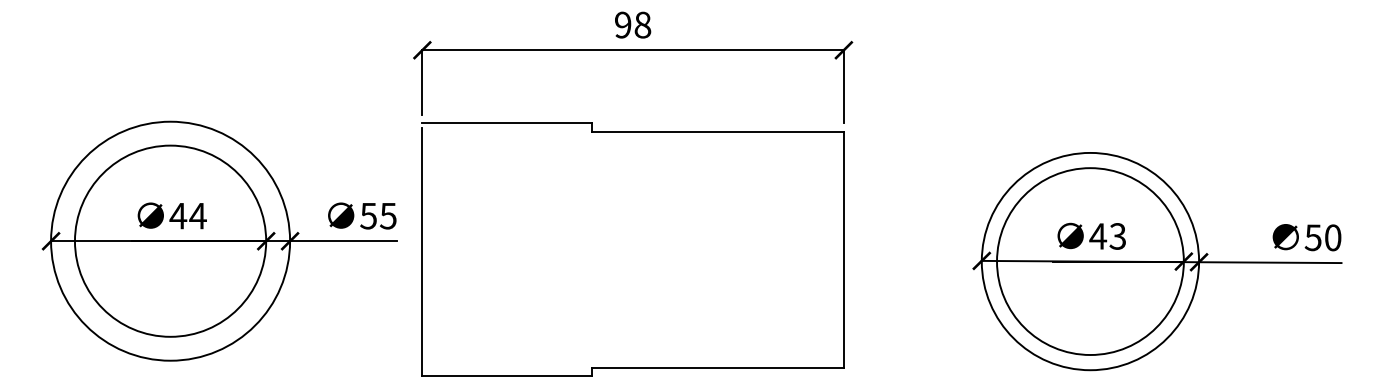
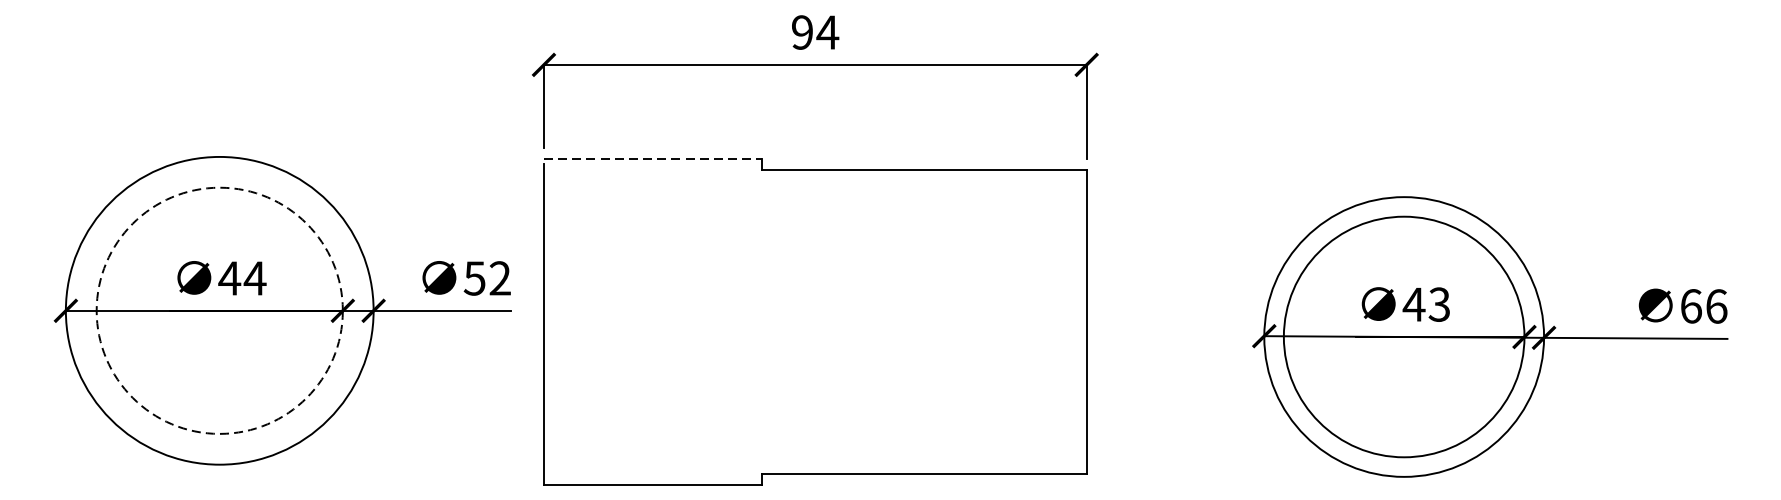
text: (642, 24) -> (827, 31), 98 -> 94
line: (507, 123) -> (653, 159), solid -> dashed
text: (388, 215) -> (500, 277), 55 -> 52
text: (1322, 237) -> (1702, 306), 50 -> 66
circle: (170, 240) -> (219, 309), solid -> dashed

